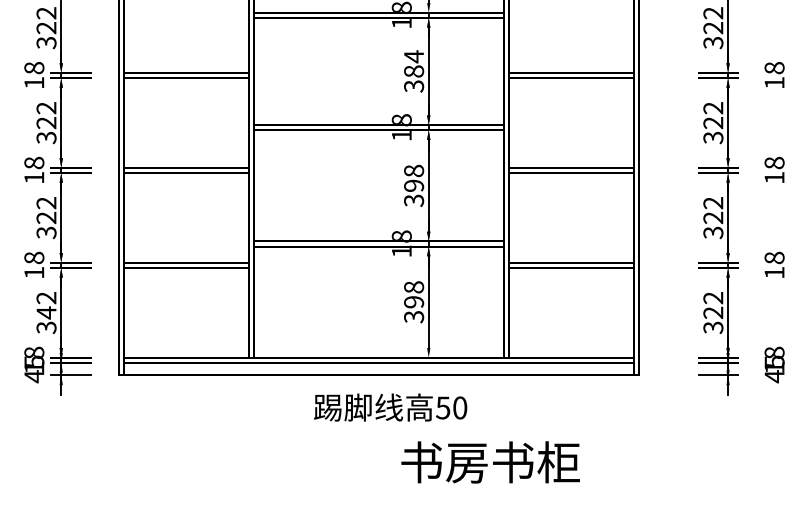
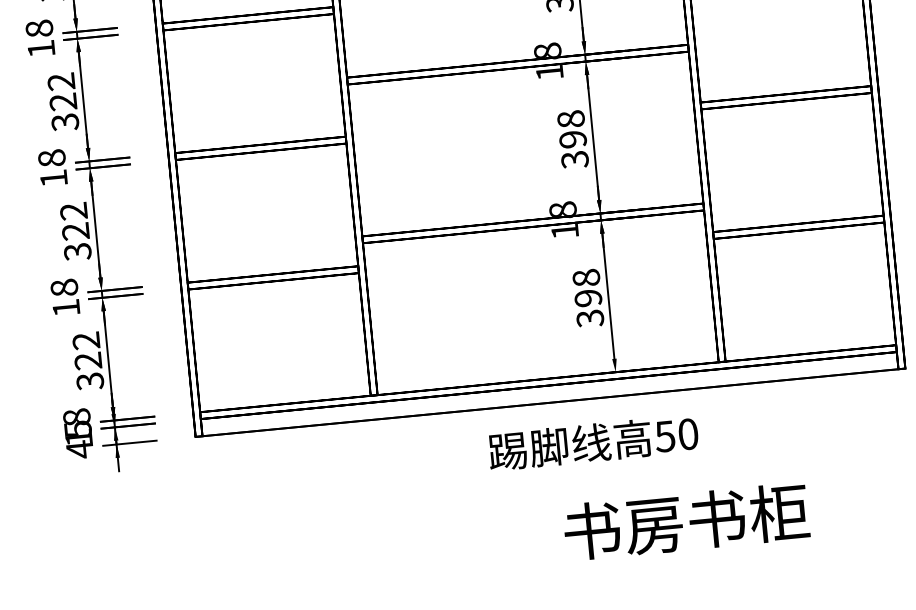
text: (46, 312) -> (88, 360), 342 -> 322
text: (390, 407) -> (593, 442), moved
text: (490, 462) -> (686, 521), moved

